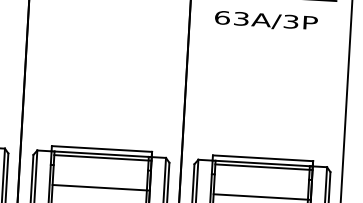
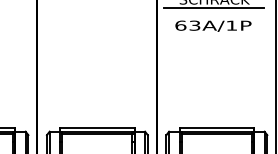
text: (290, 21) -> (231, 25), 63A/3P -> 63A/1P

